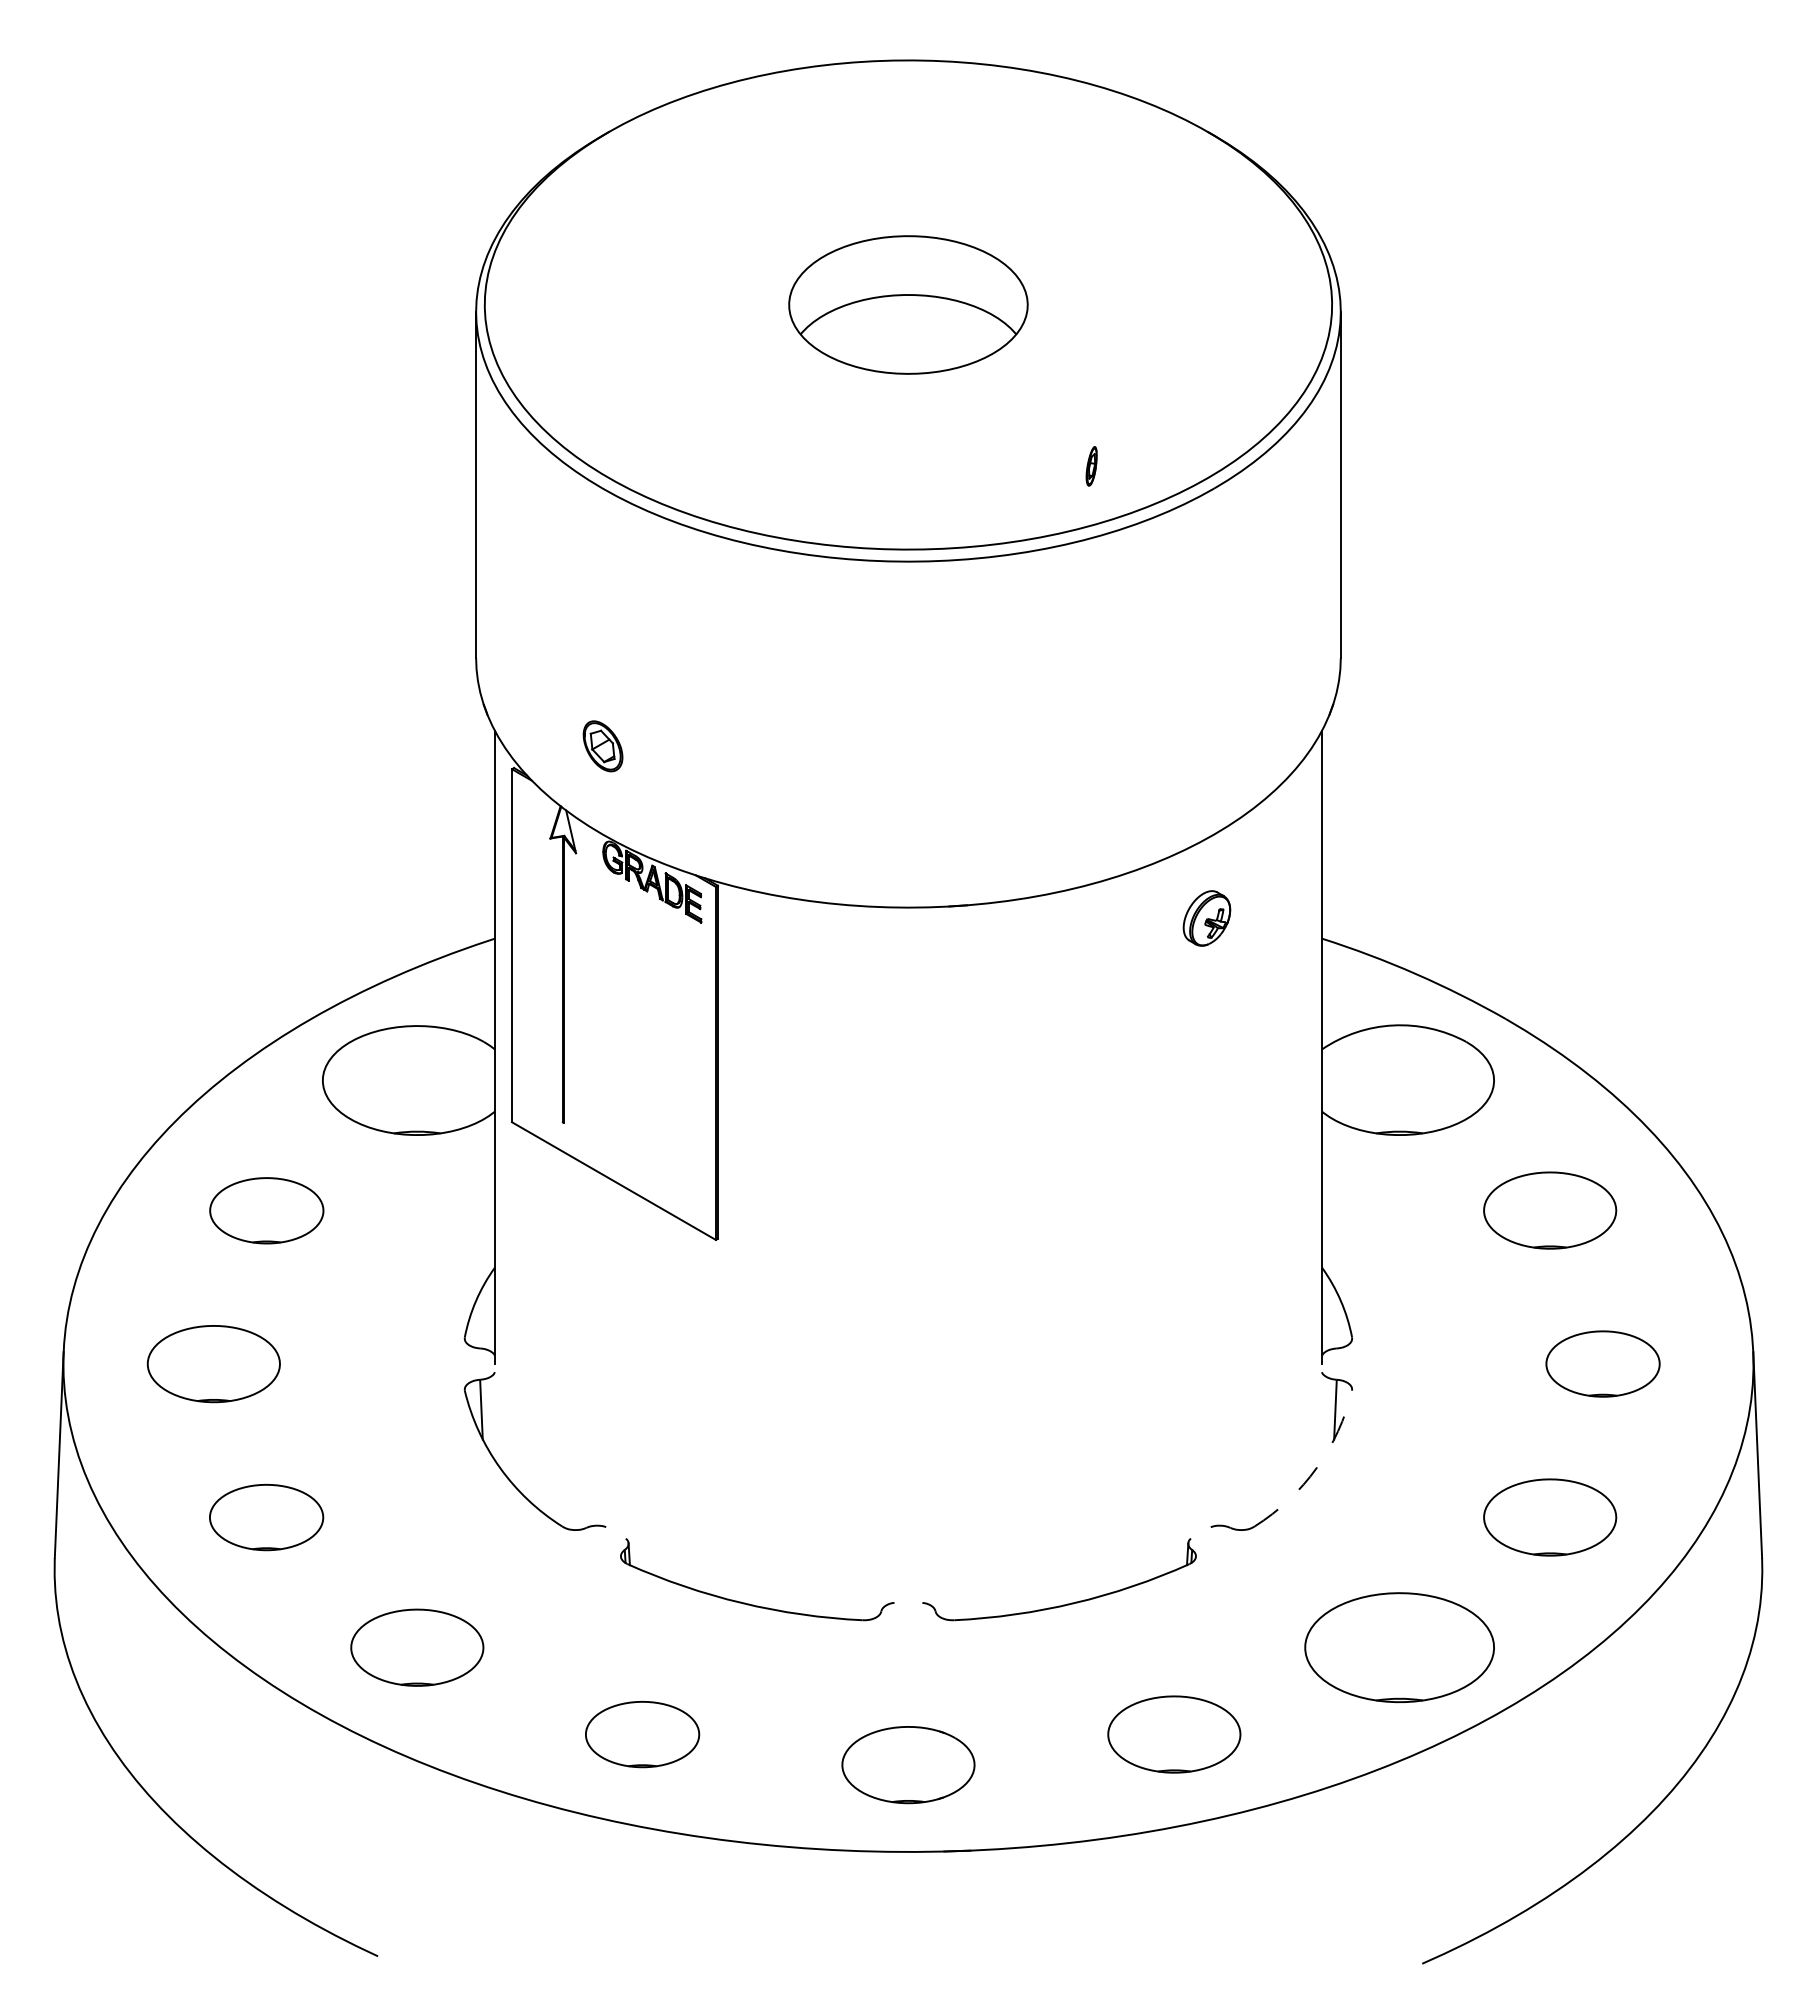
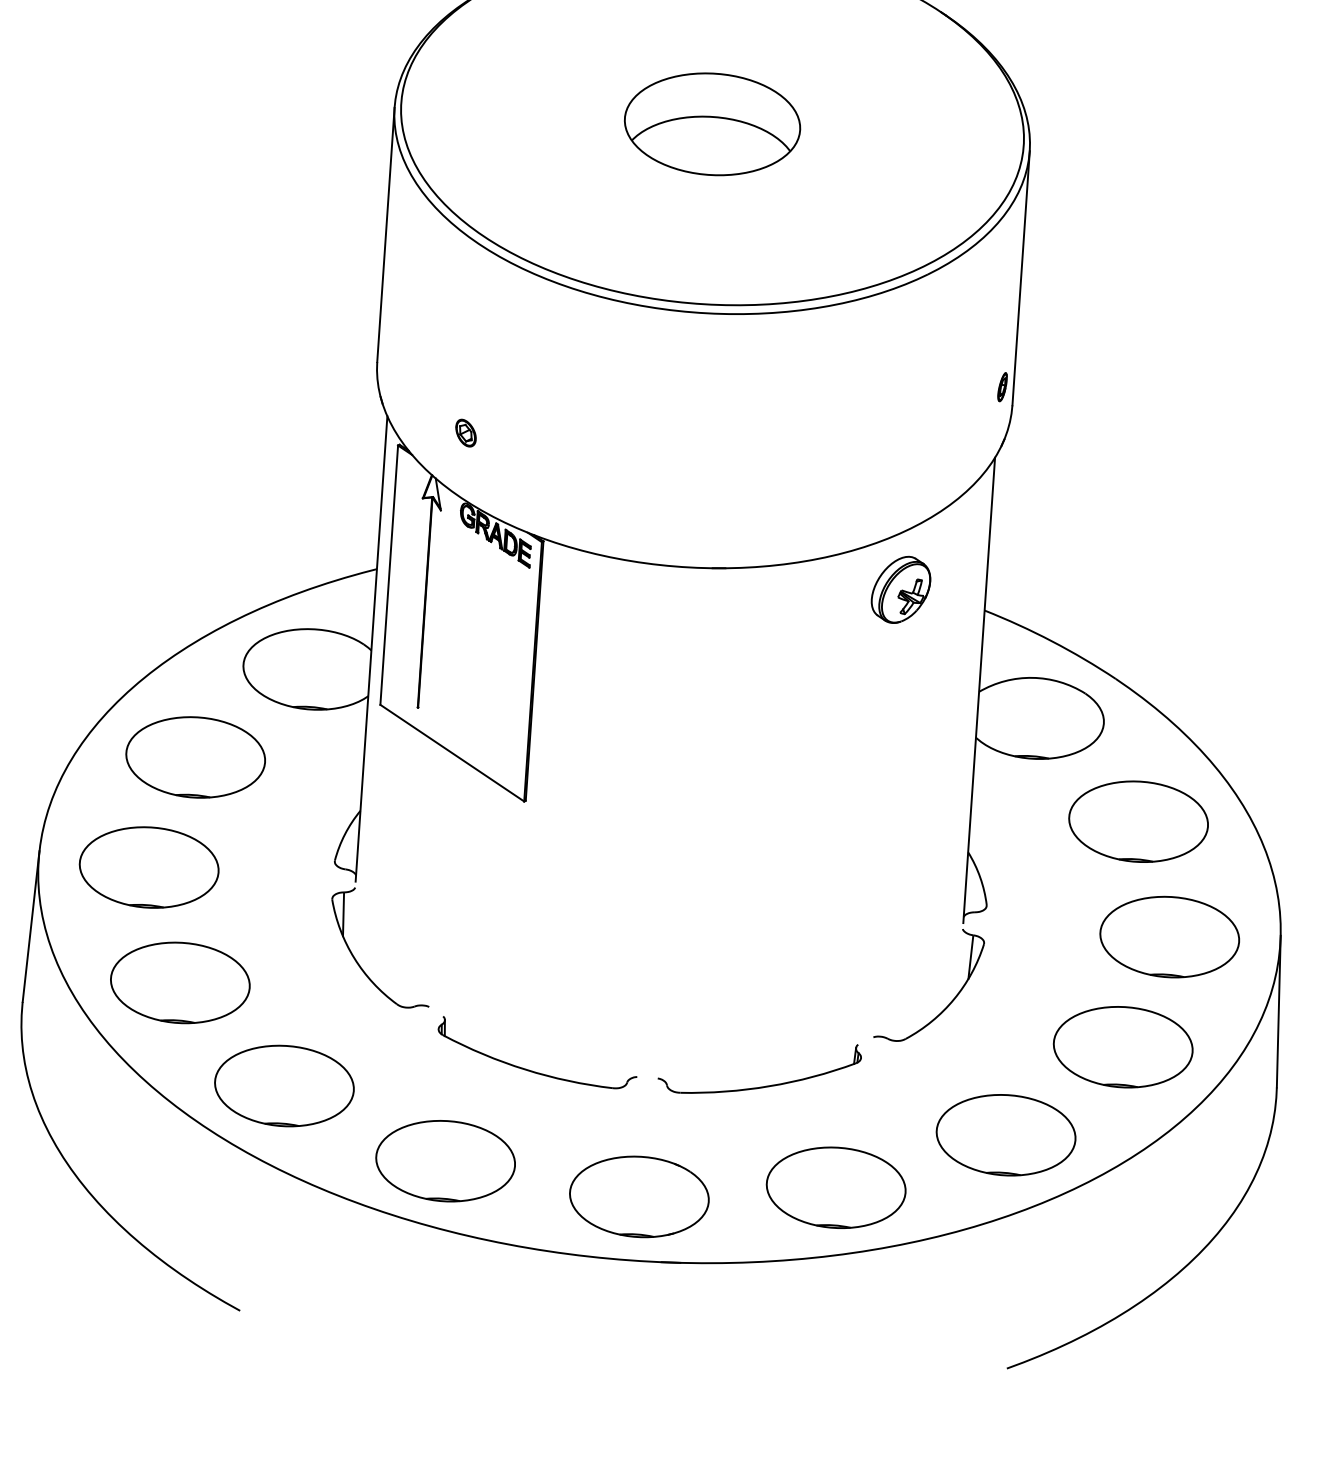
part: (1091, 466) -> (1002, 387), moved
part: (602, 745) -> (465, 432), size x0.71
part: (1206, 918) -> (900, 589), size x1.67
part: (266, 1210) -> (195, 757), size x1.67
part: (1549, 1210) -> (1138, 821), size x1.43
part: (213, 1363) -> (149, 867), size x1.43
part: (1602, 1363) -> (1169, 936), size x1.67
arc: (1316, 1468) -> (954, 999), dashed -> solid
part: (266, 1517) -> (180, 982), size x1.67
part: (1549, 1517) -> (1122, 1047), size x1.43
part: (417, 1647) -> (284, 1085), size x1.43
part: (642, 1734) -> (445, 1161), size x1.67
part: (1174, 1734) -> (836, 1187), size x1.43
part: (908, 1764) -> (639, 1196), size x1.43

